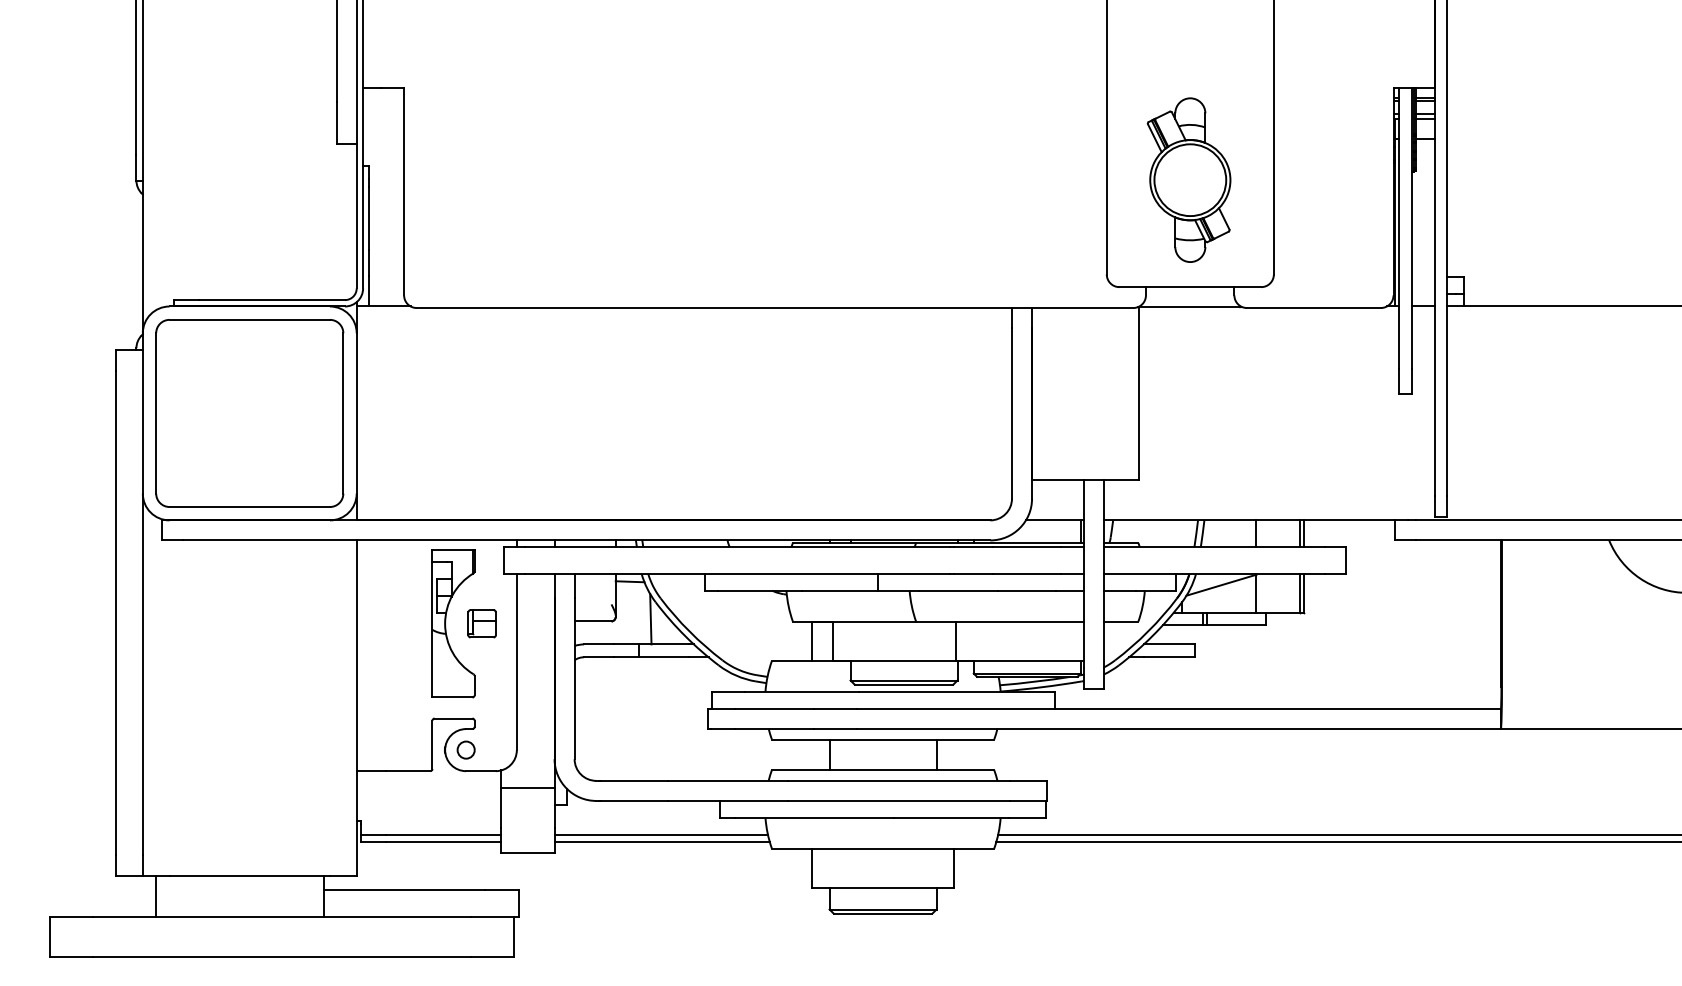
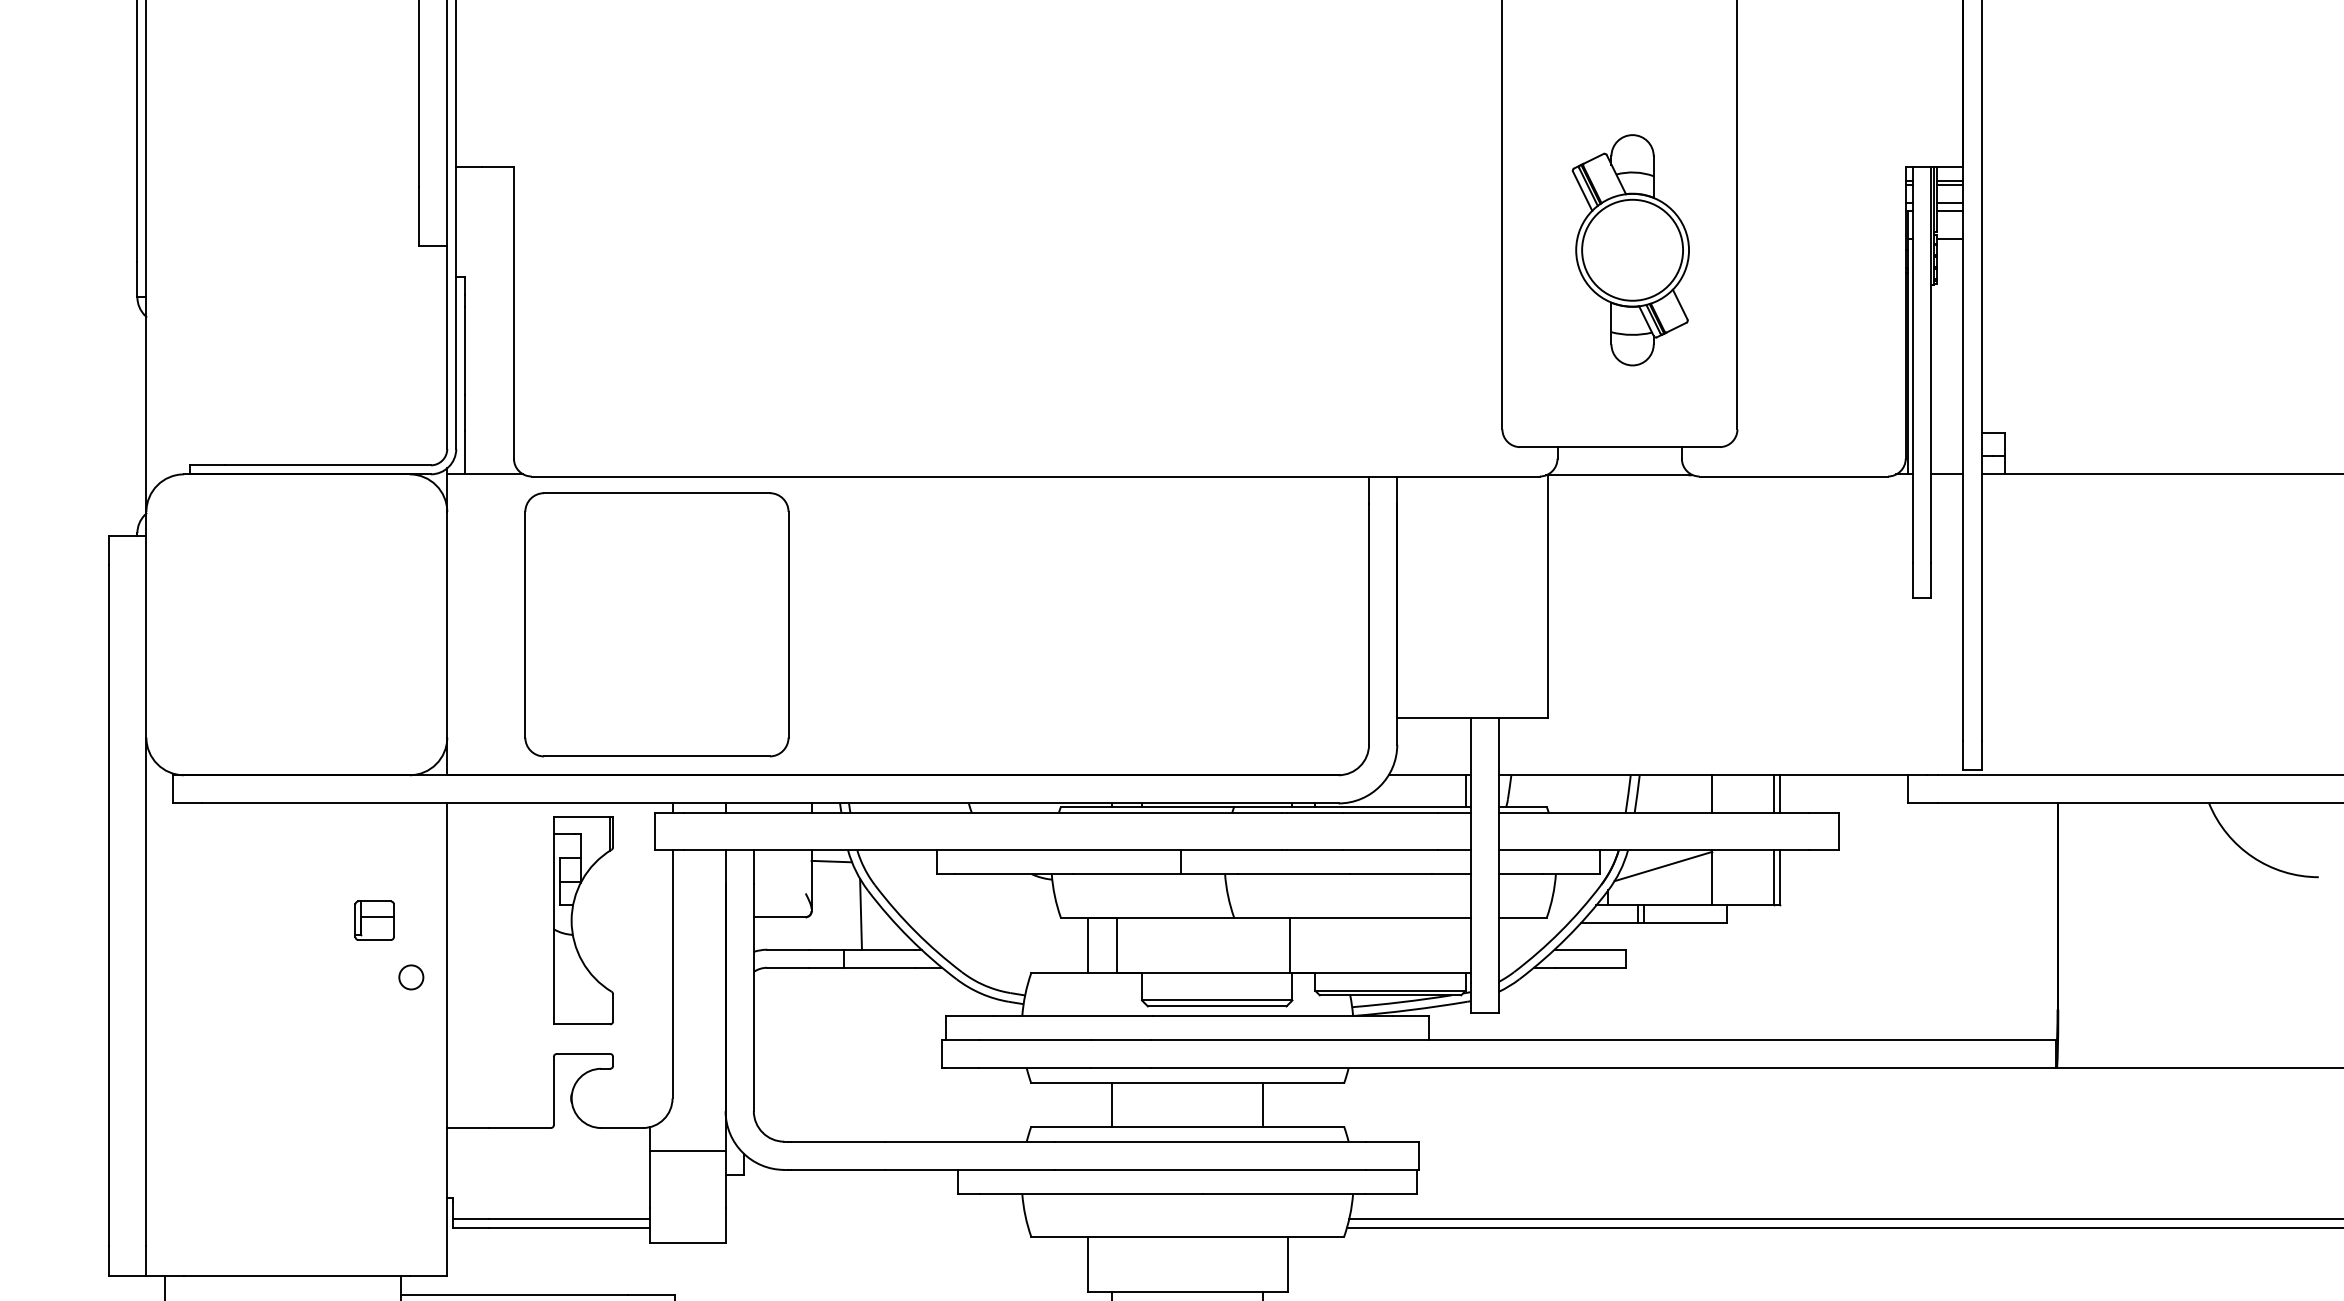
part: (1188, 179) -> (1630, 249), moved
part: (249, 413) -> (656, 624), moved
part: (481, 623) -> (373, 920), moved
circle: (465, 749) -> (410, 976), moved
line: (661, 835) -> (876, 1218), removed
line: (661, 841) -> (876, 1226), removed

